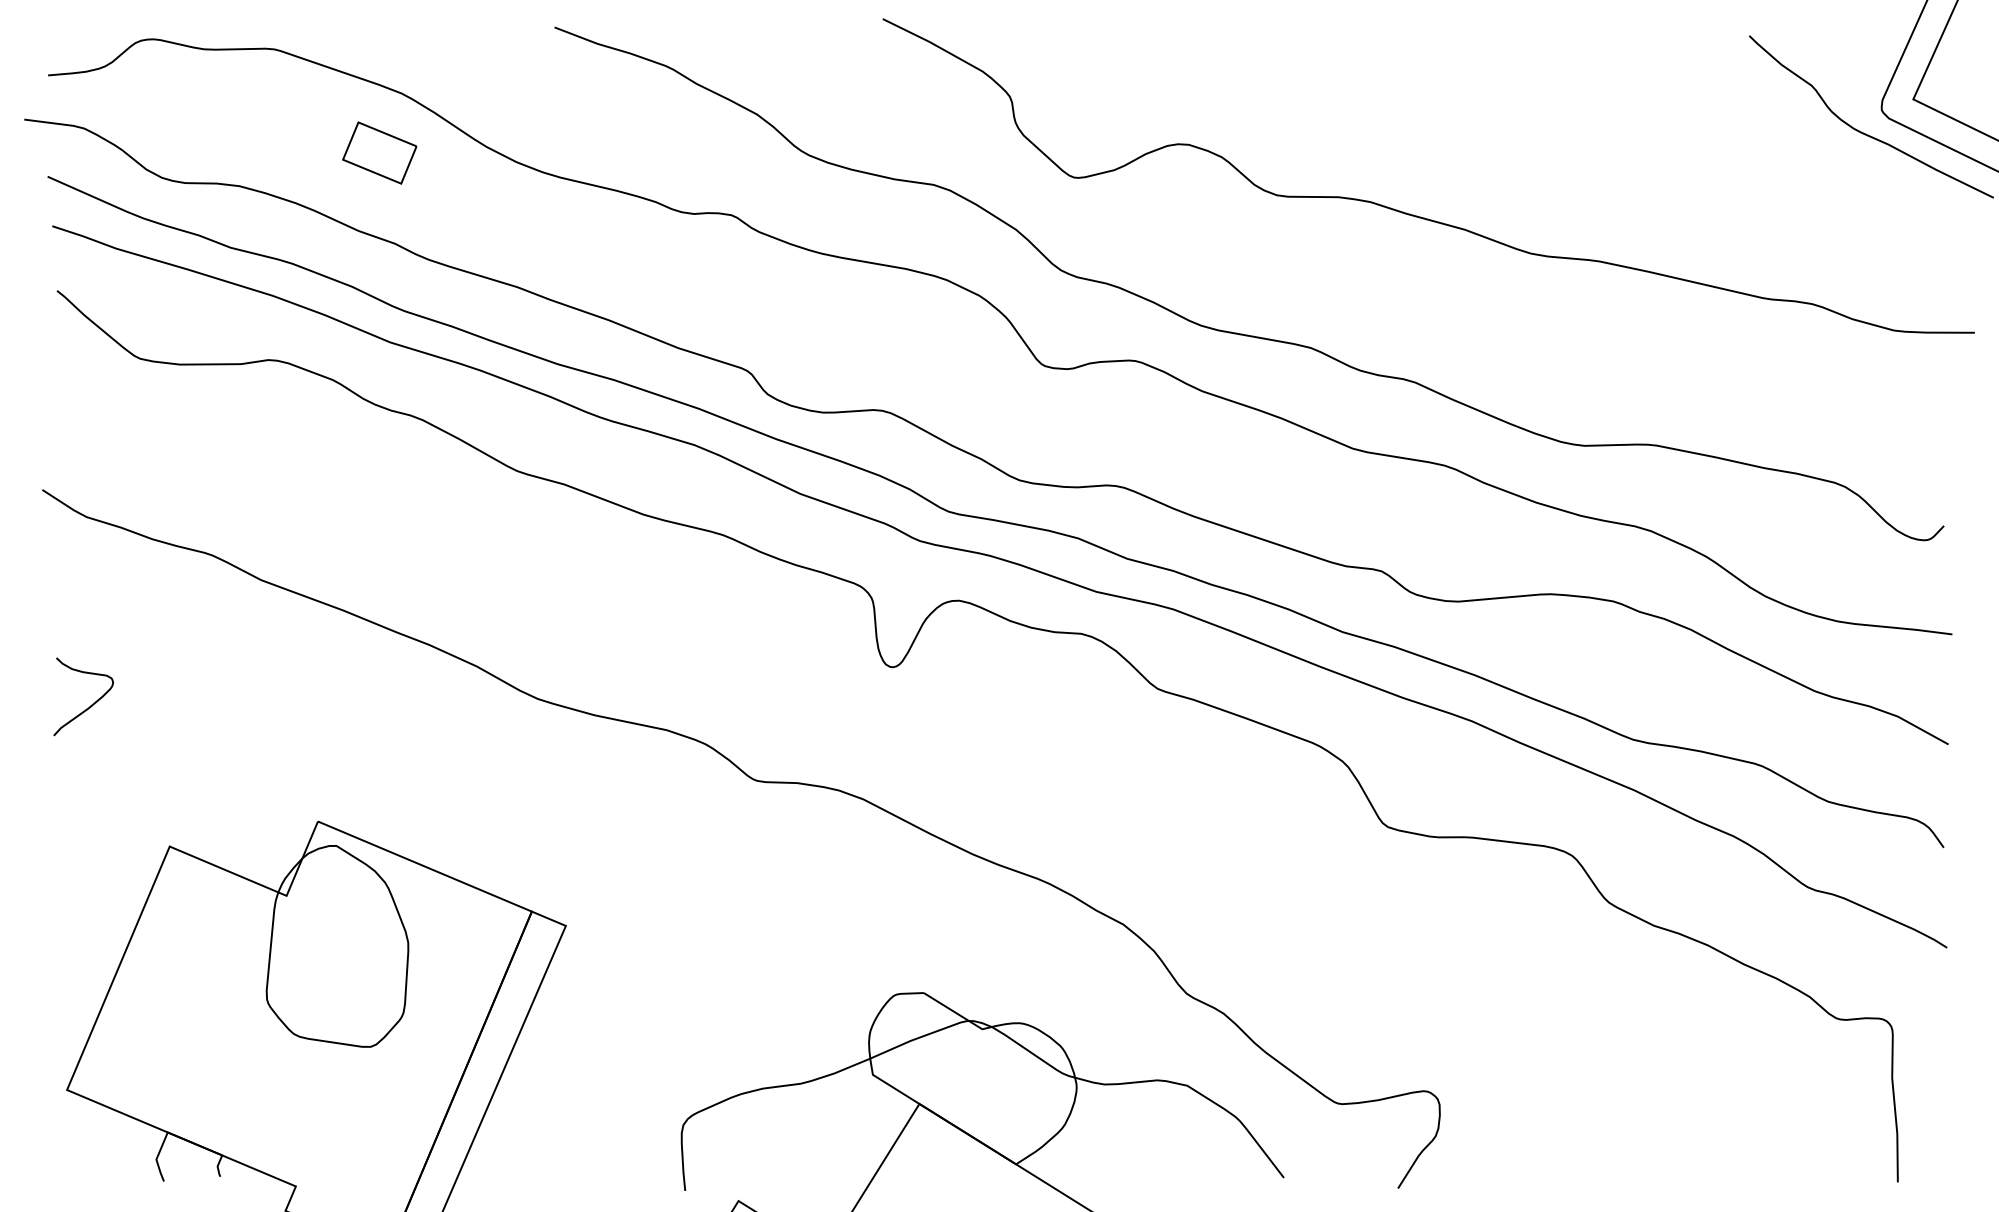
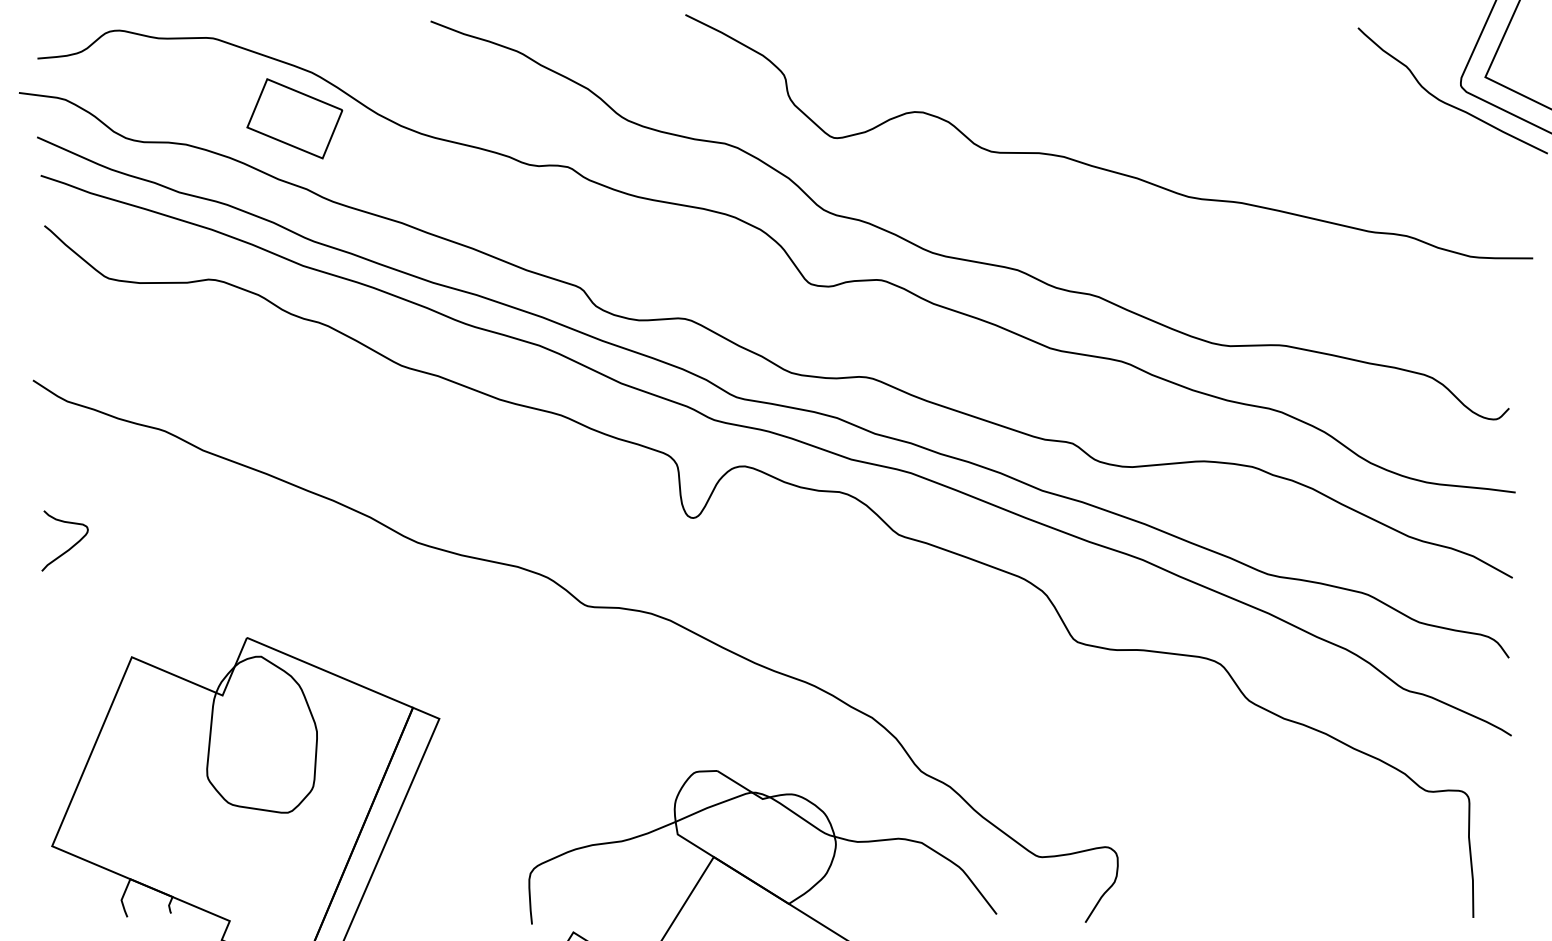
part: (379, 152) -> (294, 118), size x1.67

